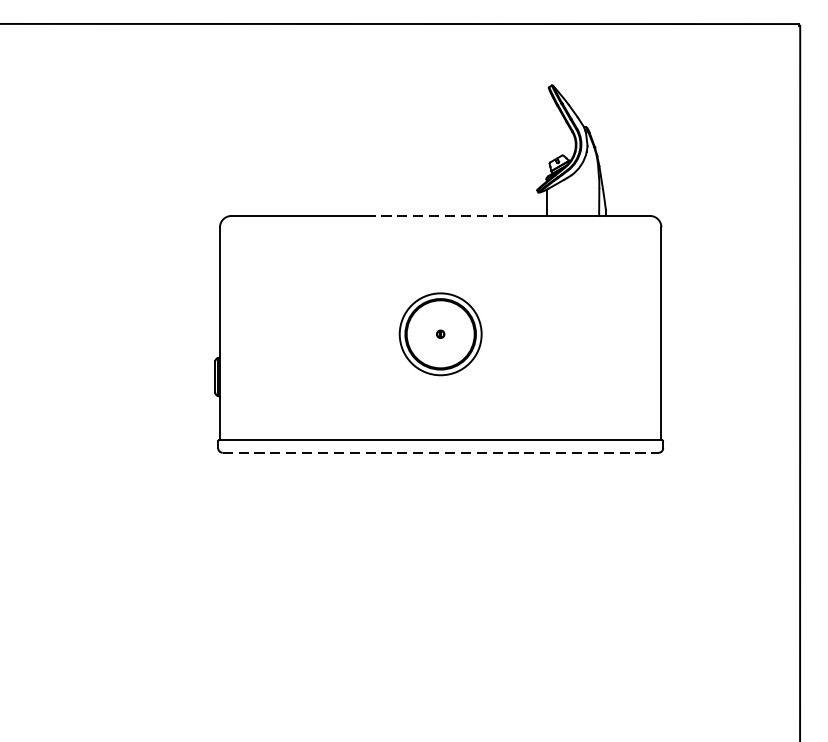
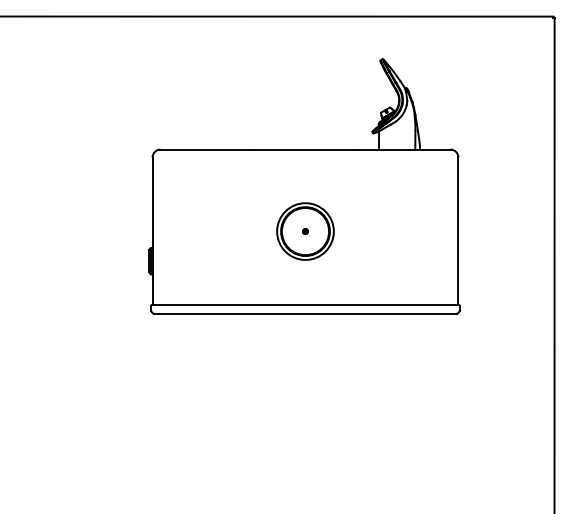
line: (440, 215) -> (305, 149), dashed -> solid
line: (440, 452) -> (305, 313), dashed -> solid

